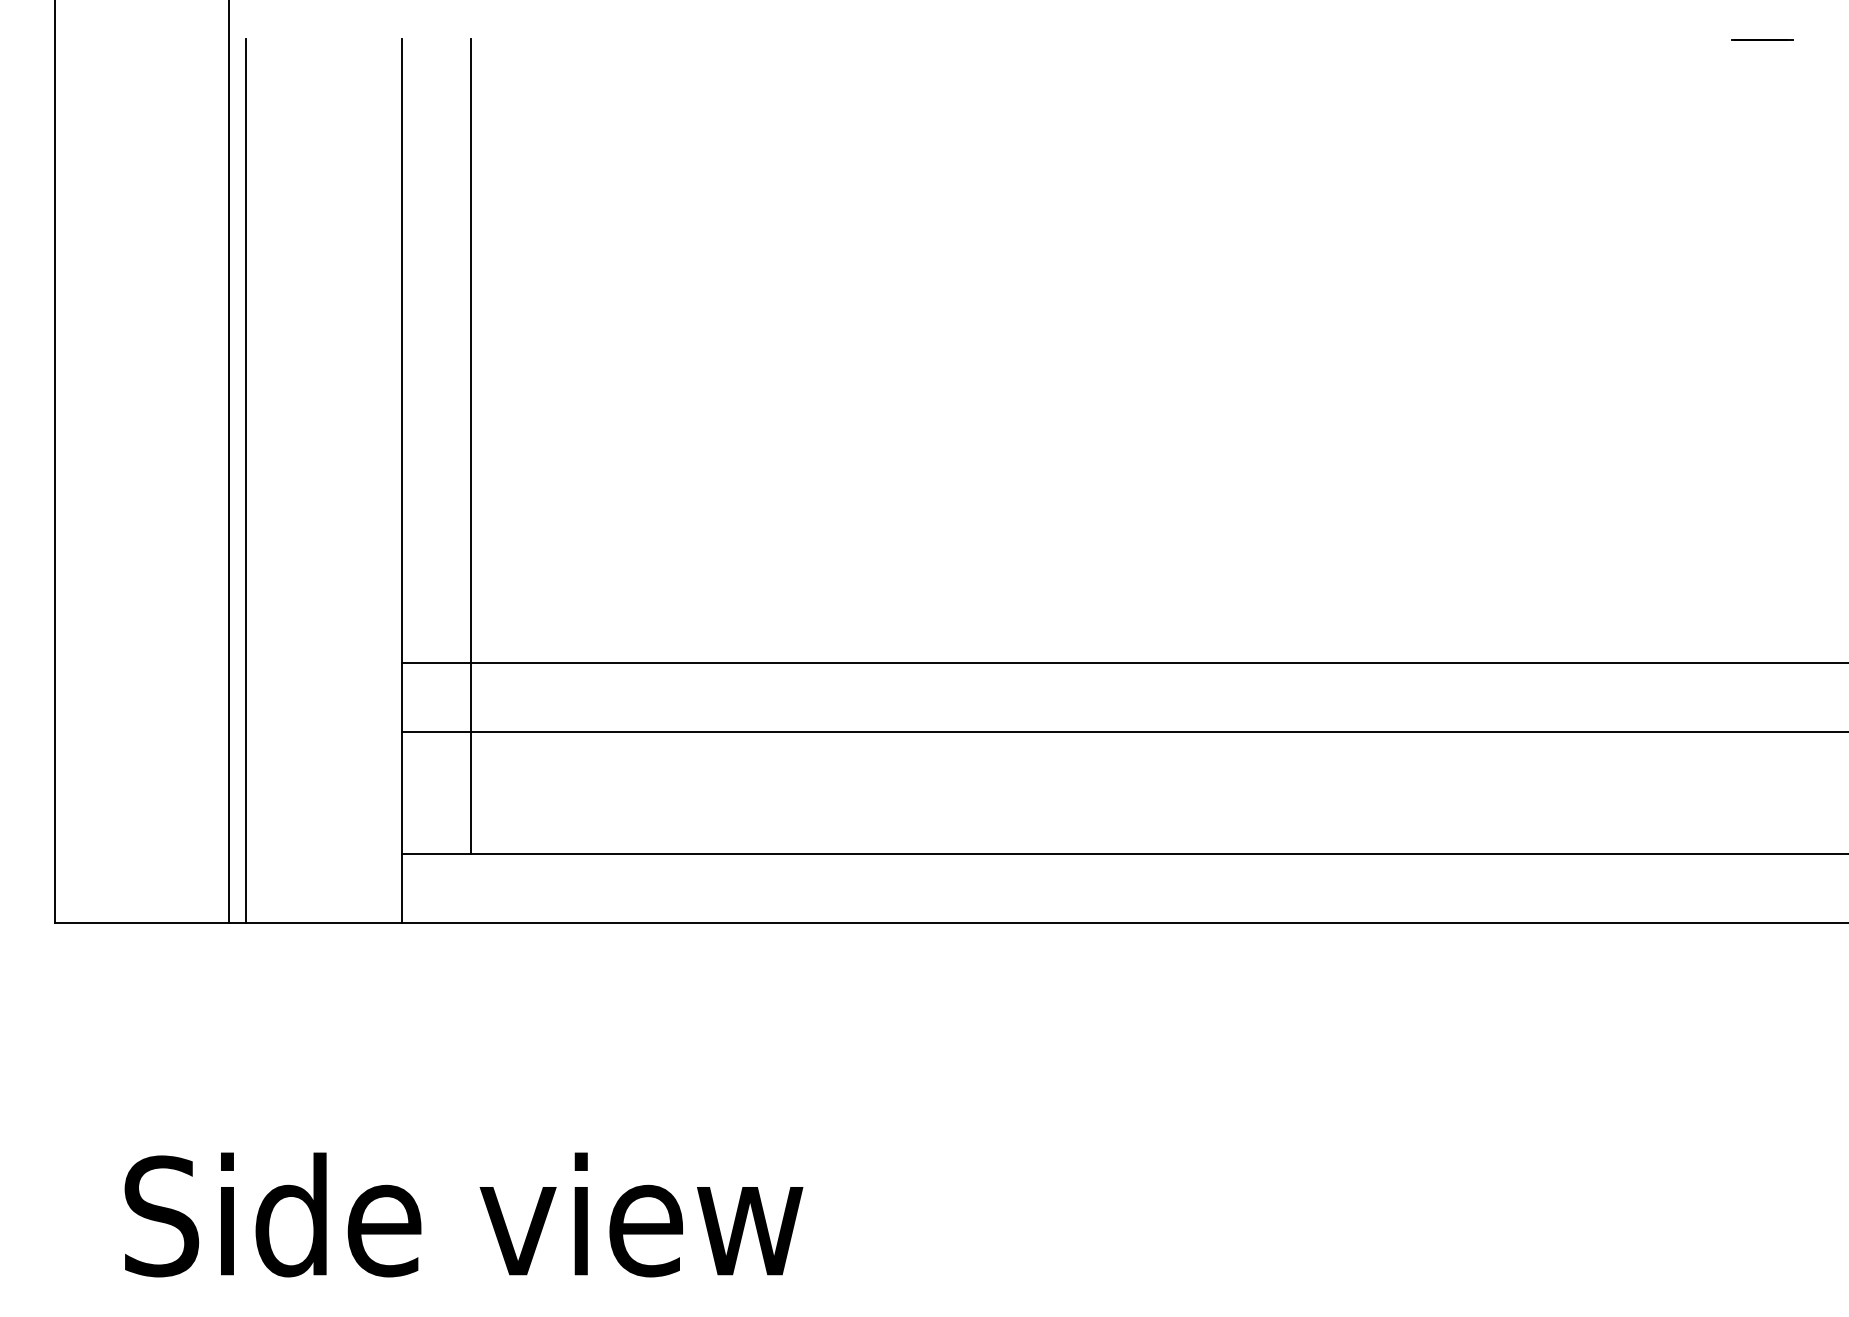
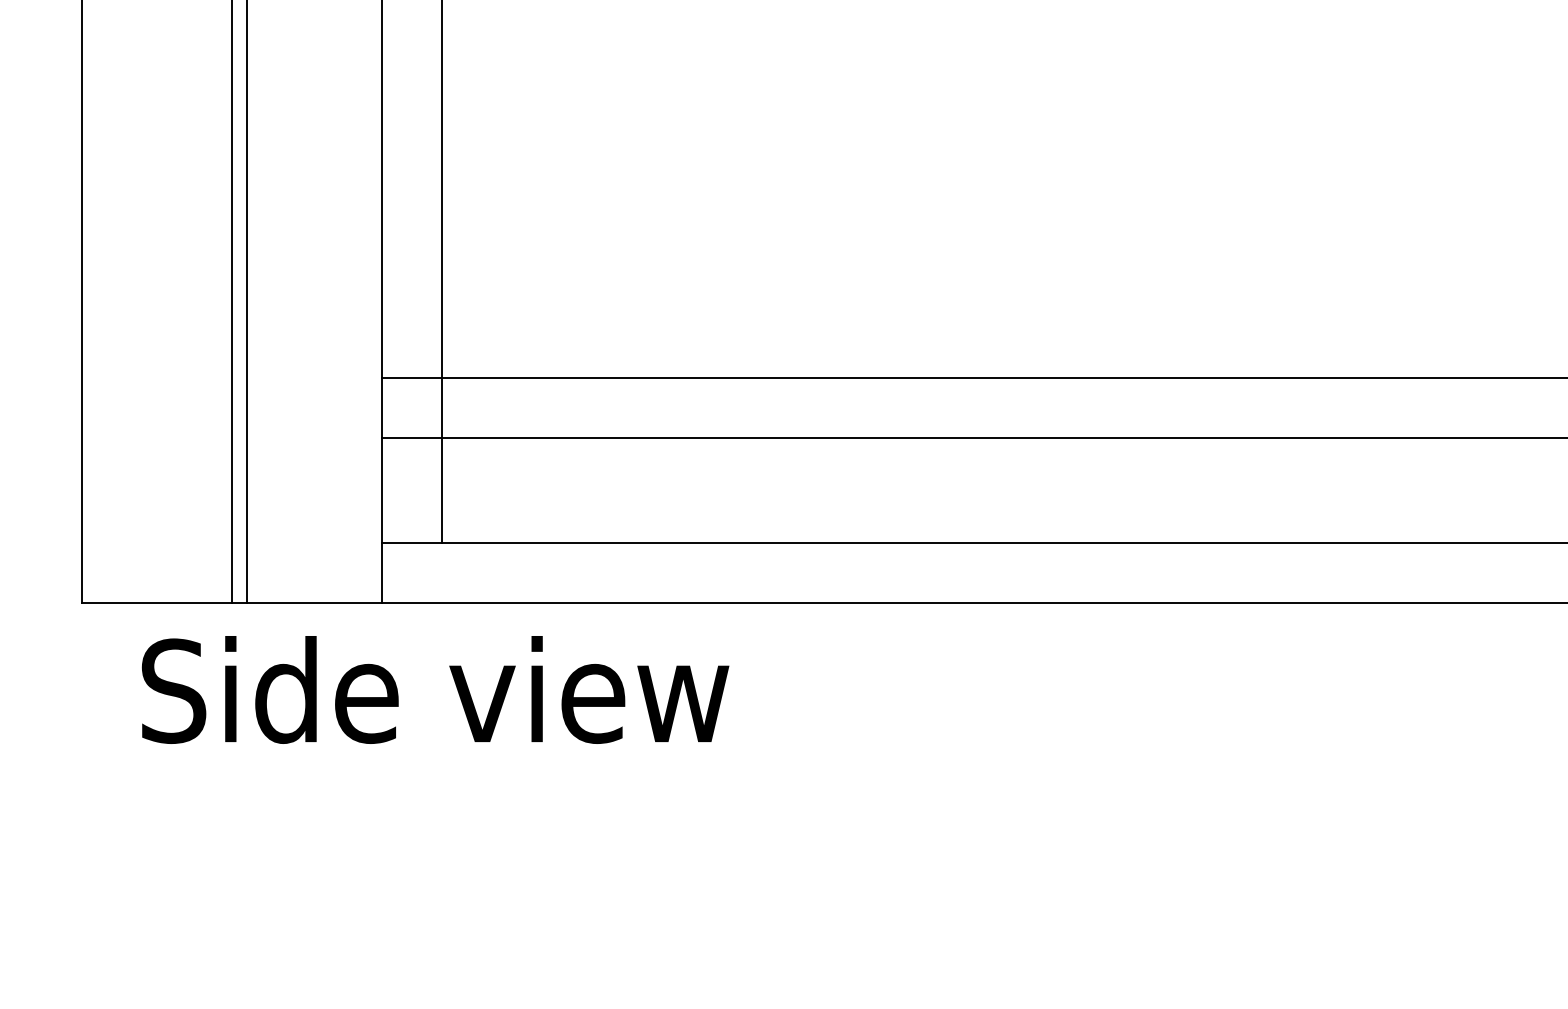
text: (463, 1214) -> (435, 689), moved

